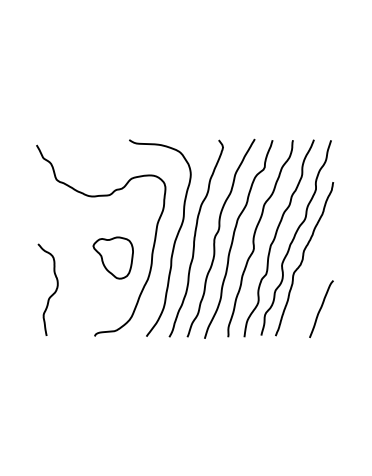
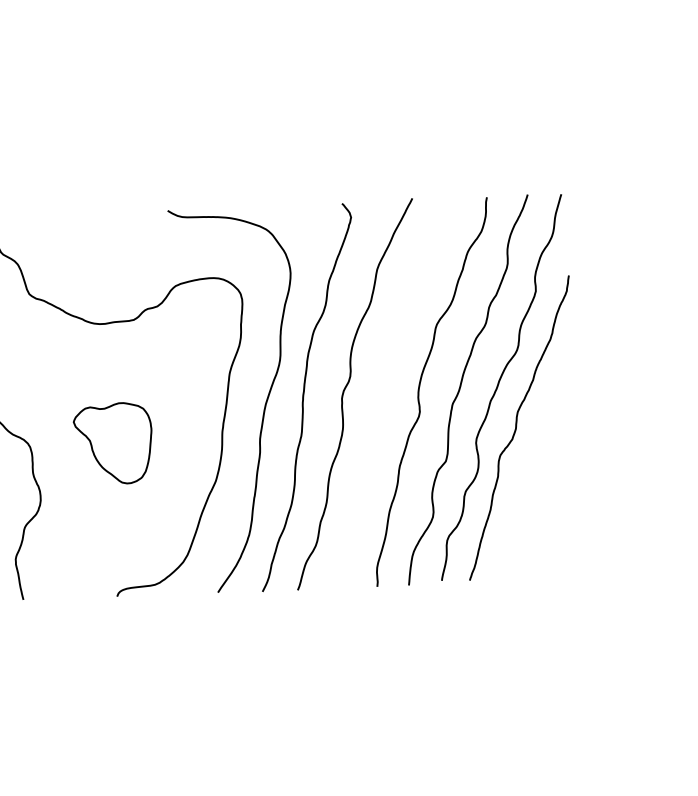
curve: (234, 237) -> (381, 391), removed
part: (112, 257) -> (111, 442), moved
curve: (321, 308) -> (556, 522), removed

